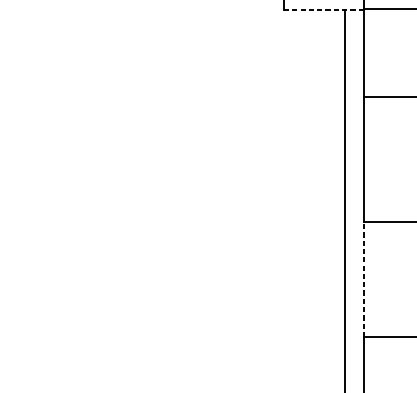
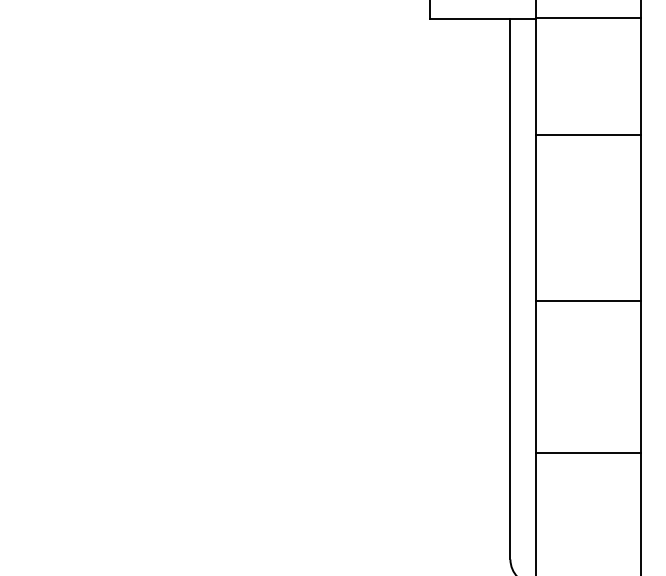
line: (323, 9) -> (482, 19), dashed -> solid
line: (363, 279) -> (535, 376), dashed -> solid

